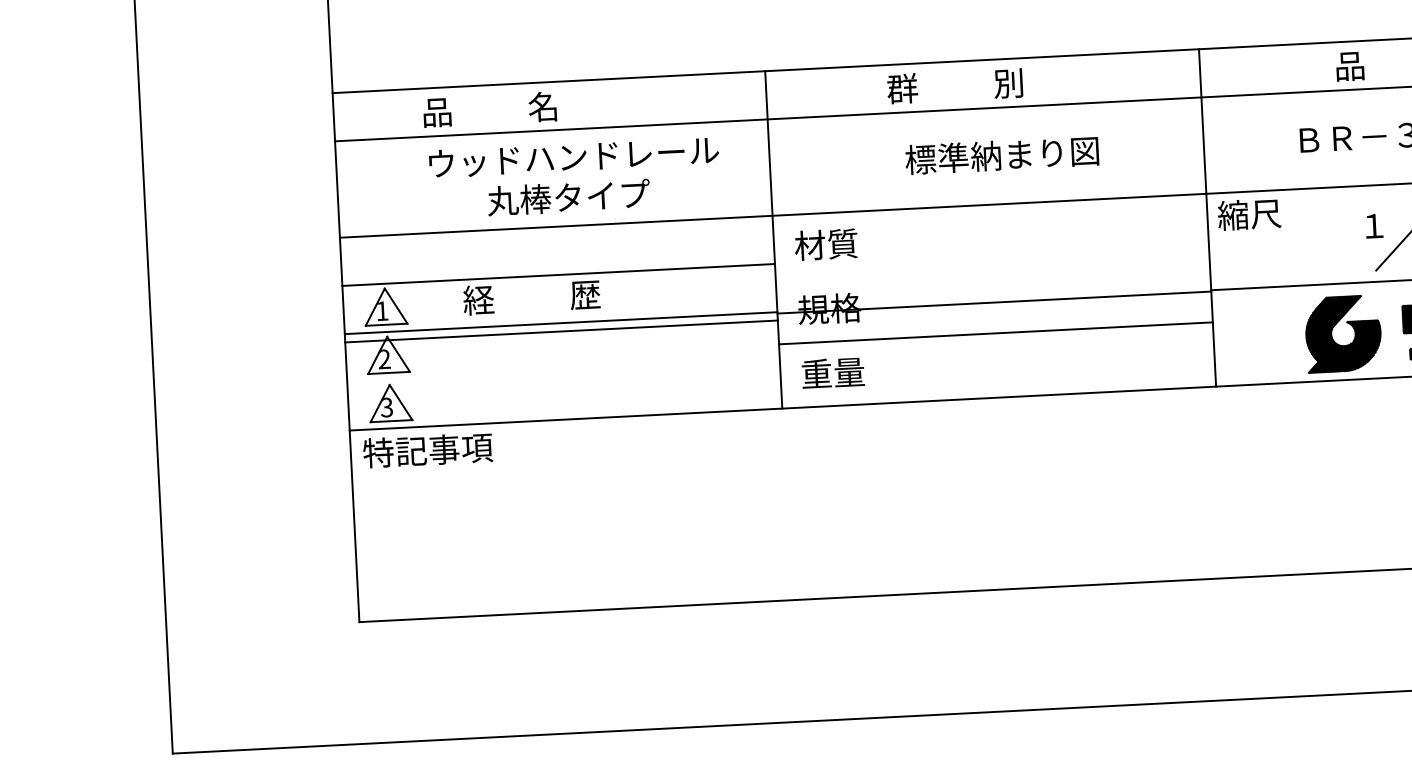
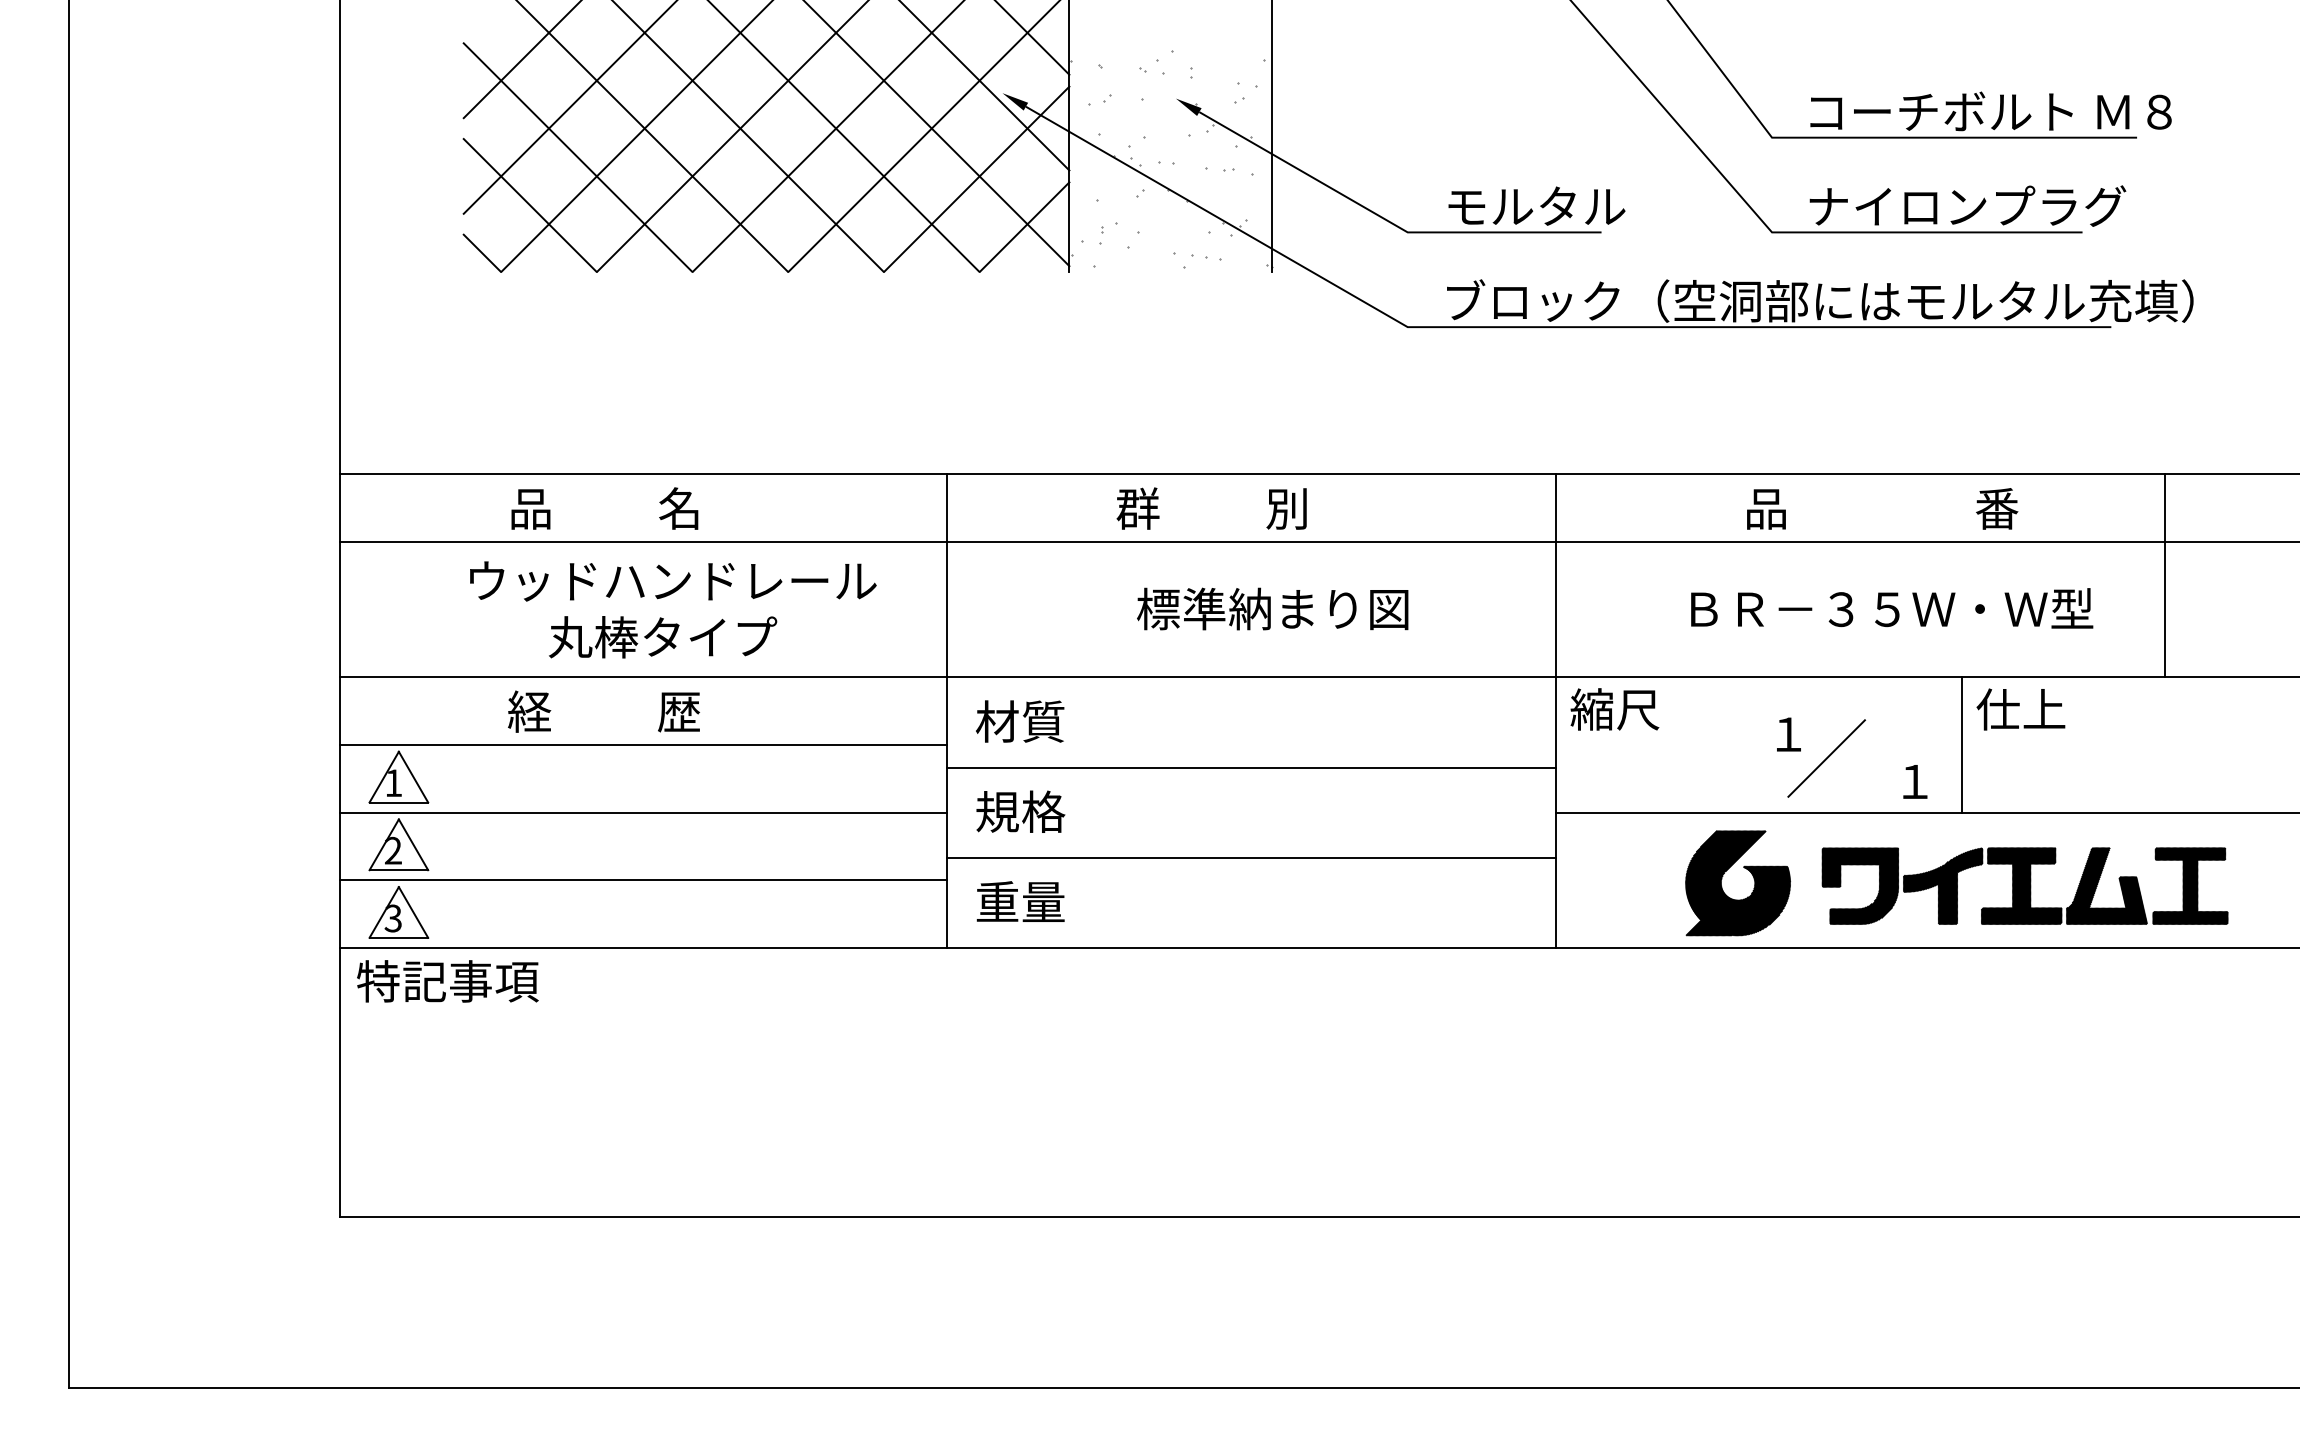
text: (489, 109) -> (604, 508), moved
text: (531, 297) -> (603, 711), moved
line: (994, 302) -> (1251, 767), moved
line: (560, 331) -> (642, 880), moved

